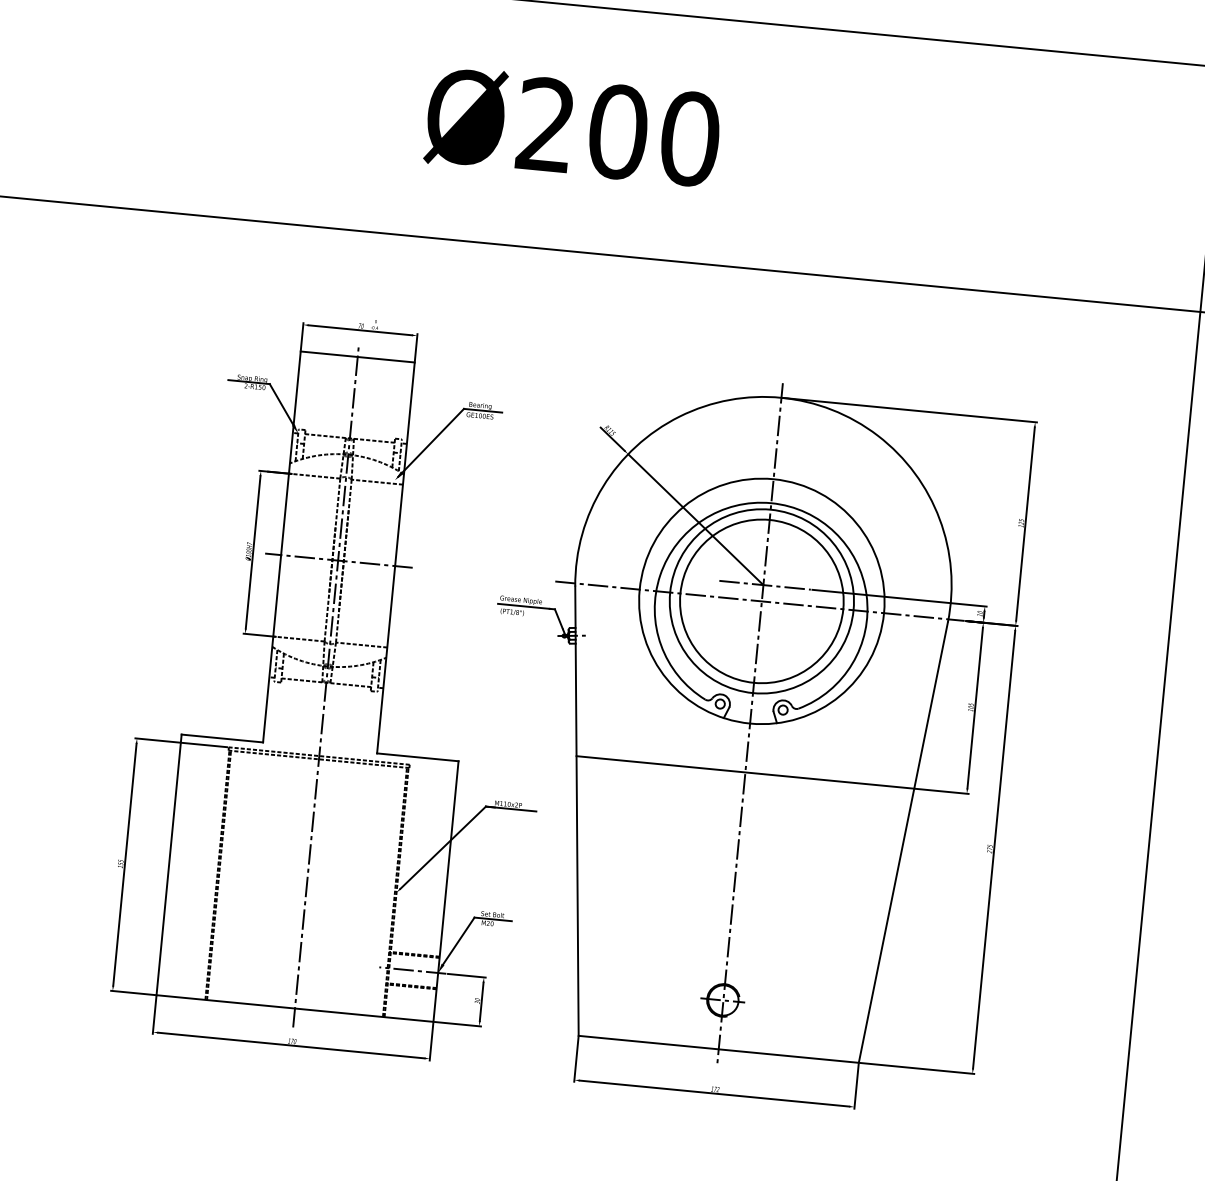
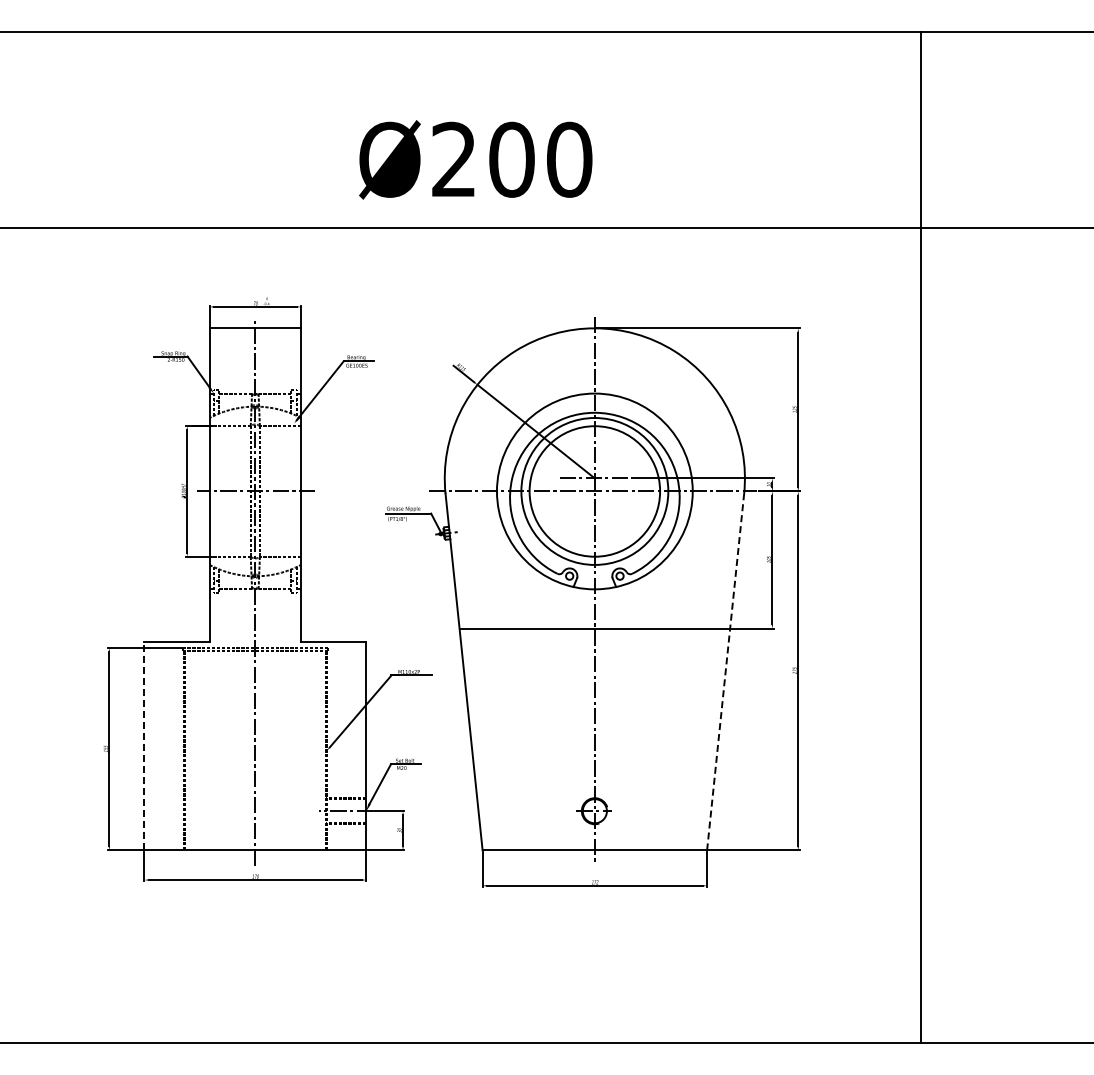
text: (572, 127) -> (475, 159), moved
line: (903, 841) -> (725, 671), solid -> dashed
line: (169, 864) -> (144, 745), solid -> dashed

